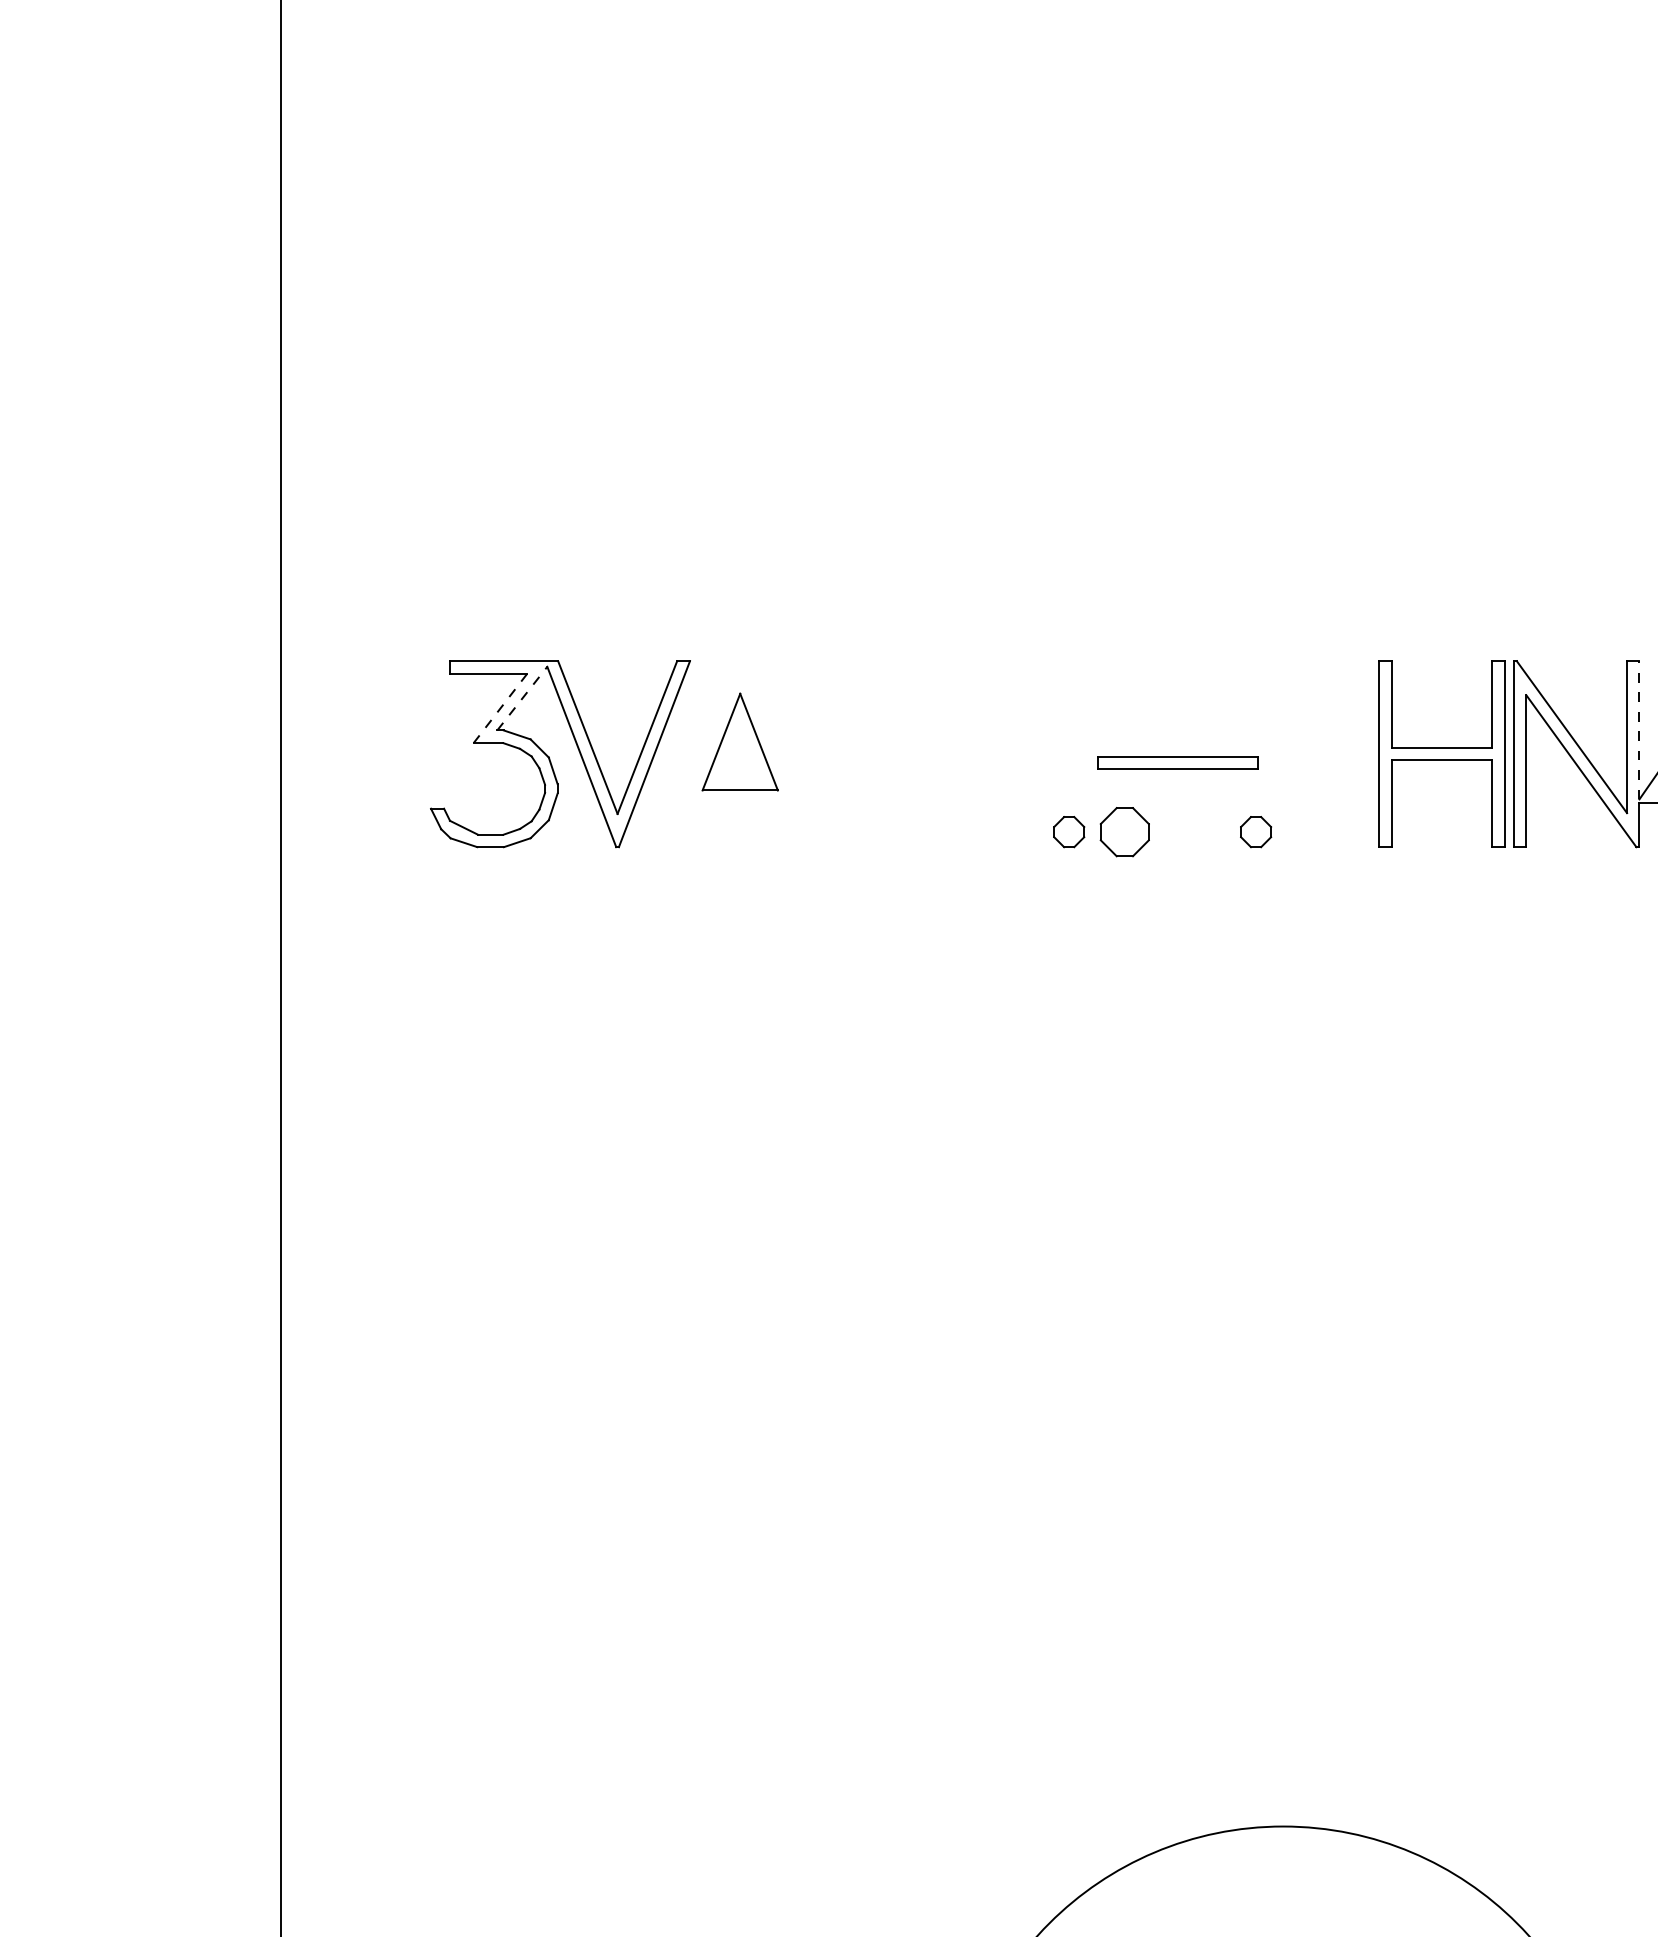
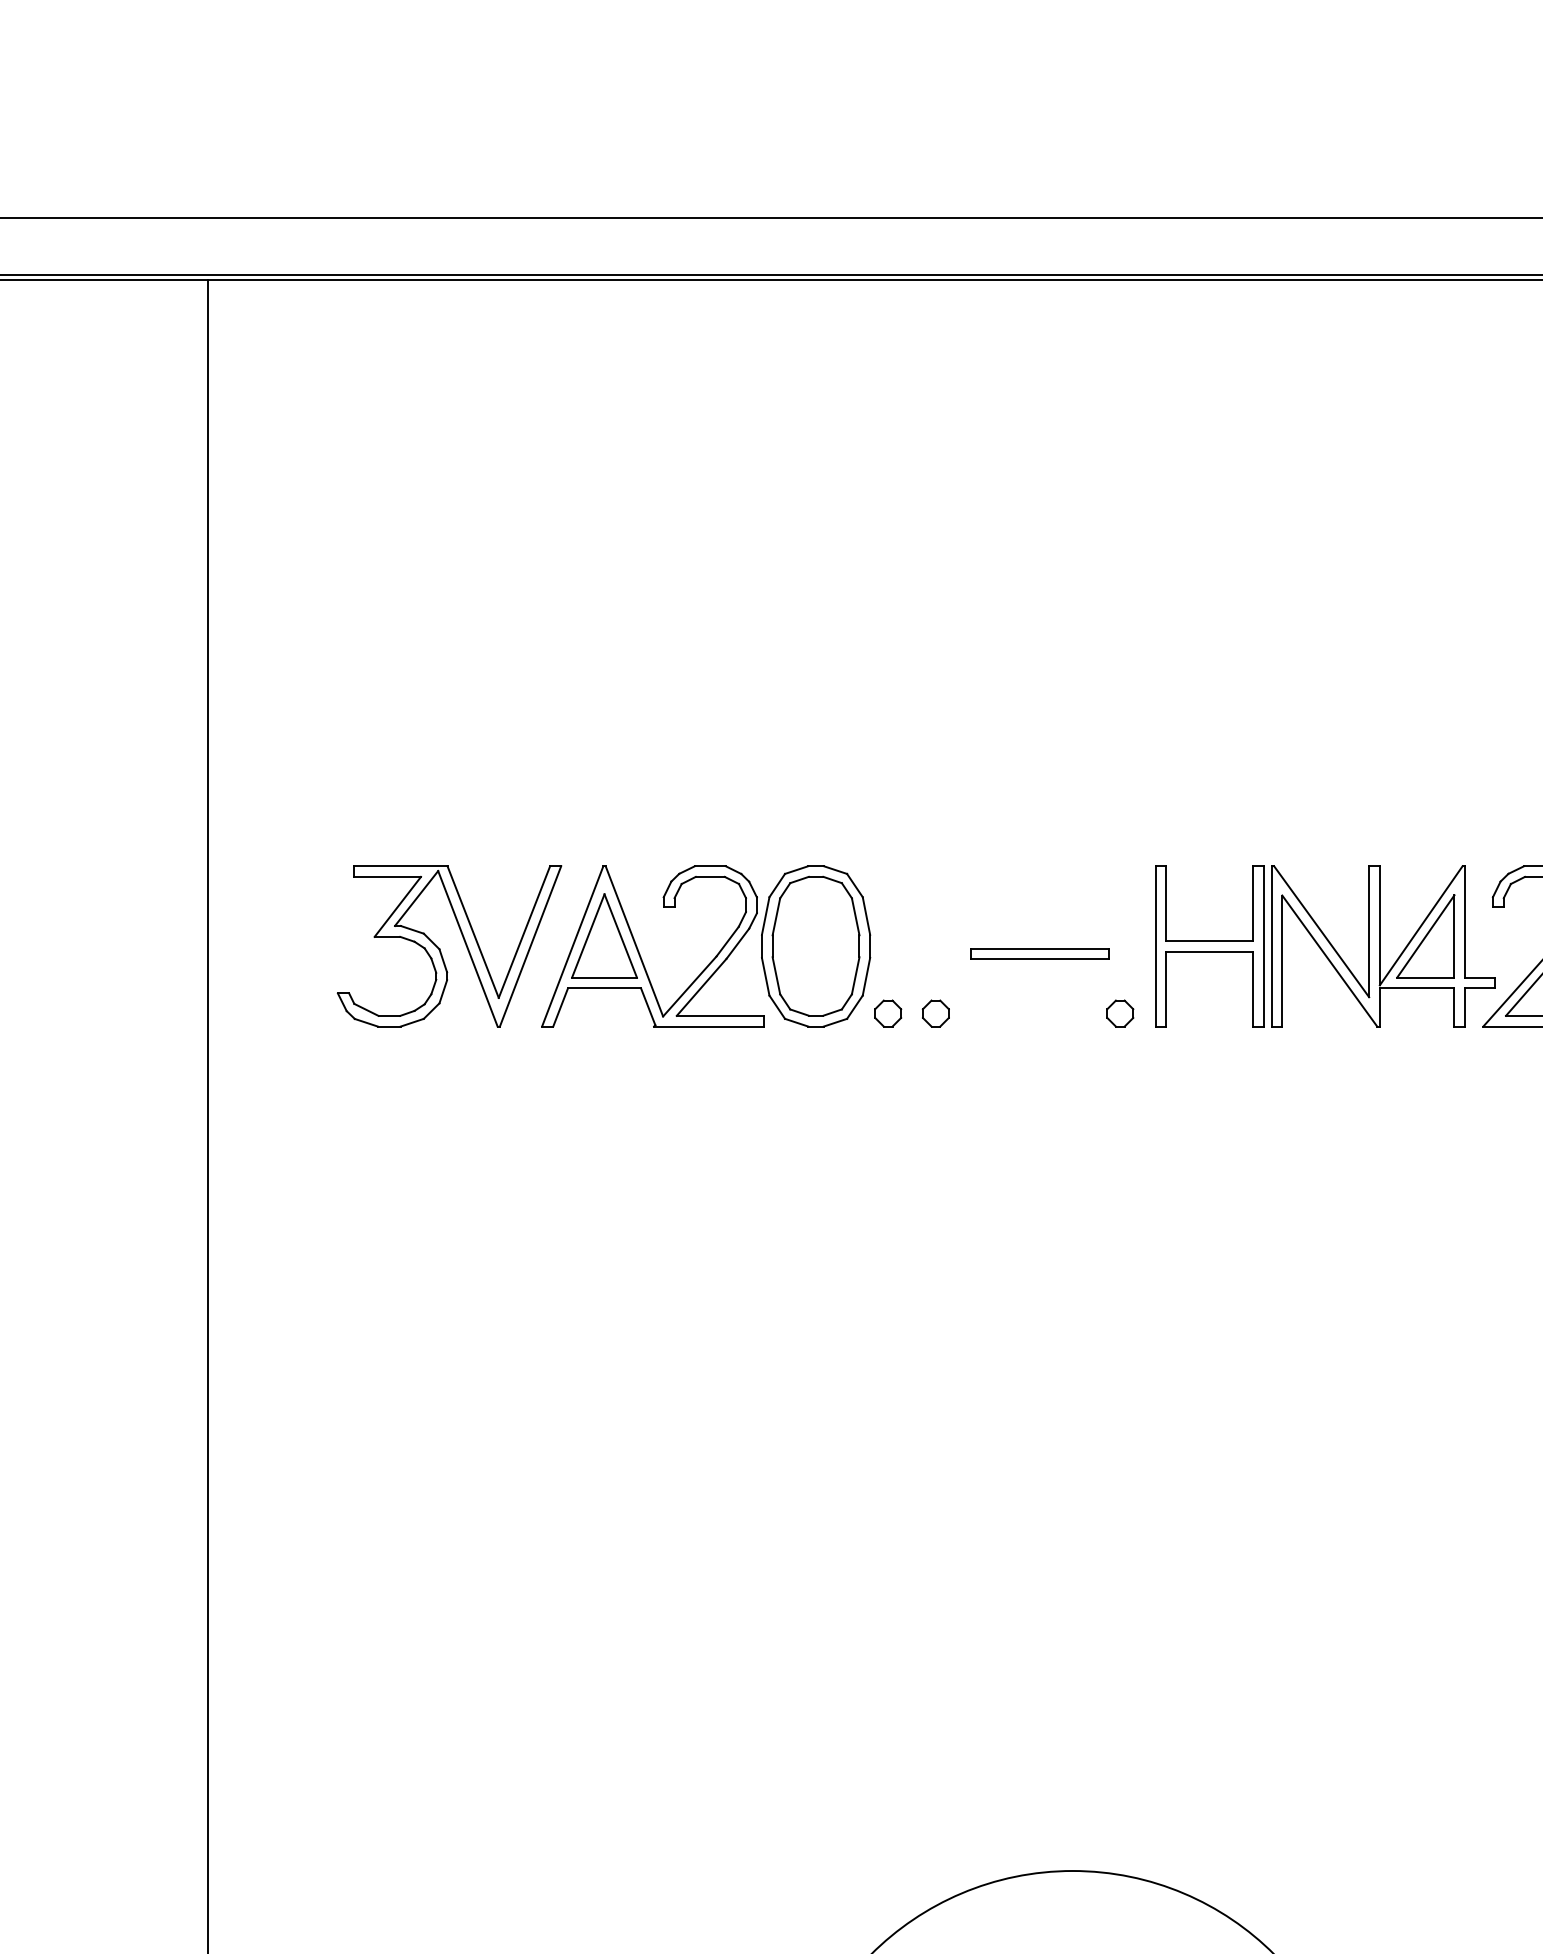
line: (522, 698) -> (416, 898), dashed -> solid
line: (500, 707) -> (397, 906), dashed -> solid
line: (1639, 729) -> (1379, 925), dashed -> solid
part: (1177, 762) -> (1039, 953), moved
part: (868, 764) -> (715, 955), added
part: (1124, 832) -> (935, 1013), size x0.62
part: (1256, 832) -> (1120, 1013), moved

